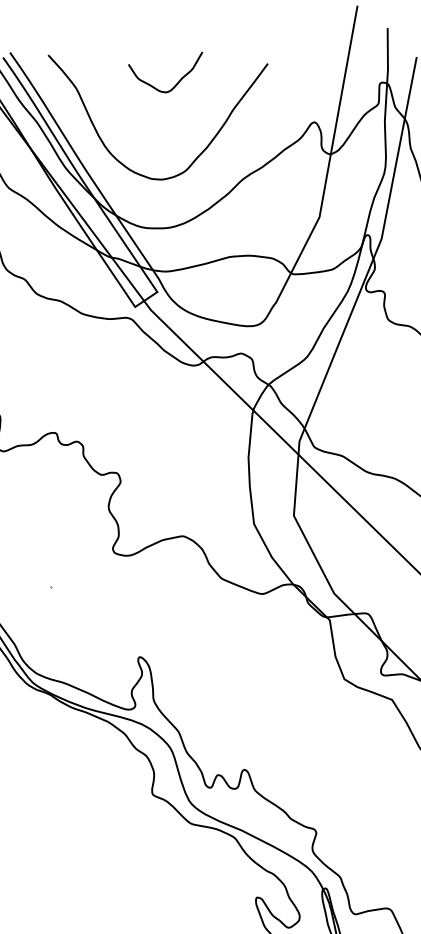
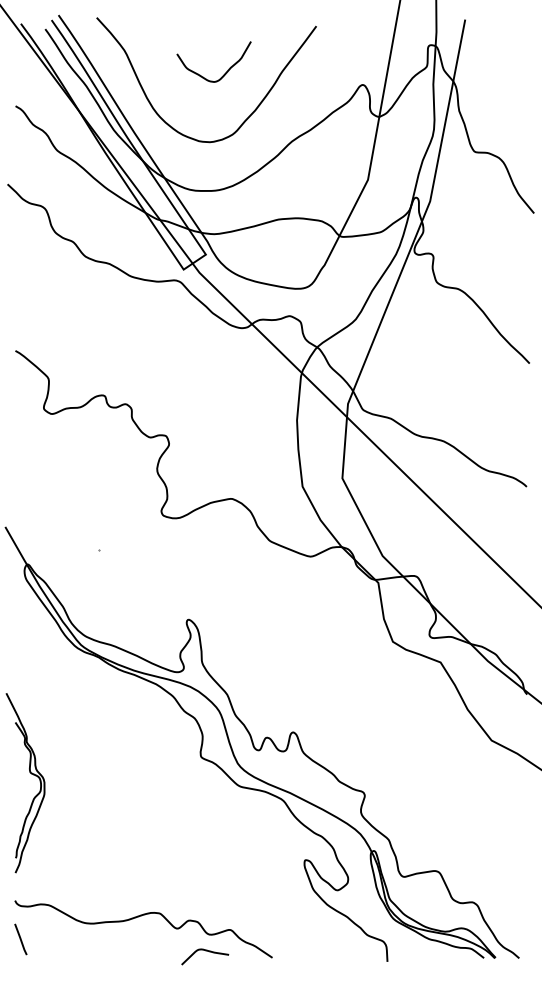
curve: (176, 82) -> (225, 72), moved

